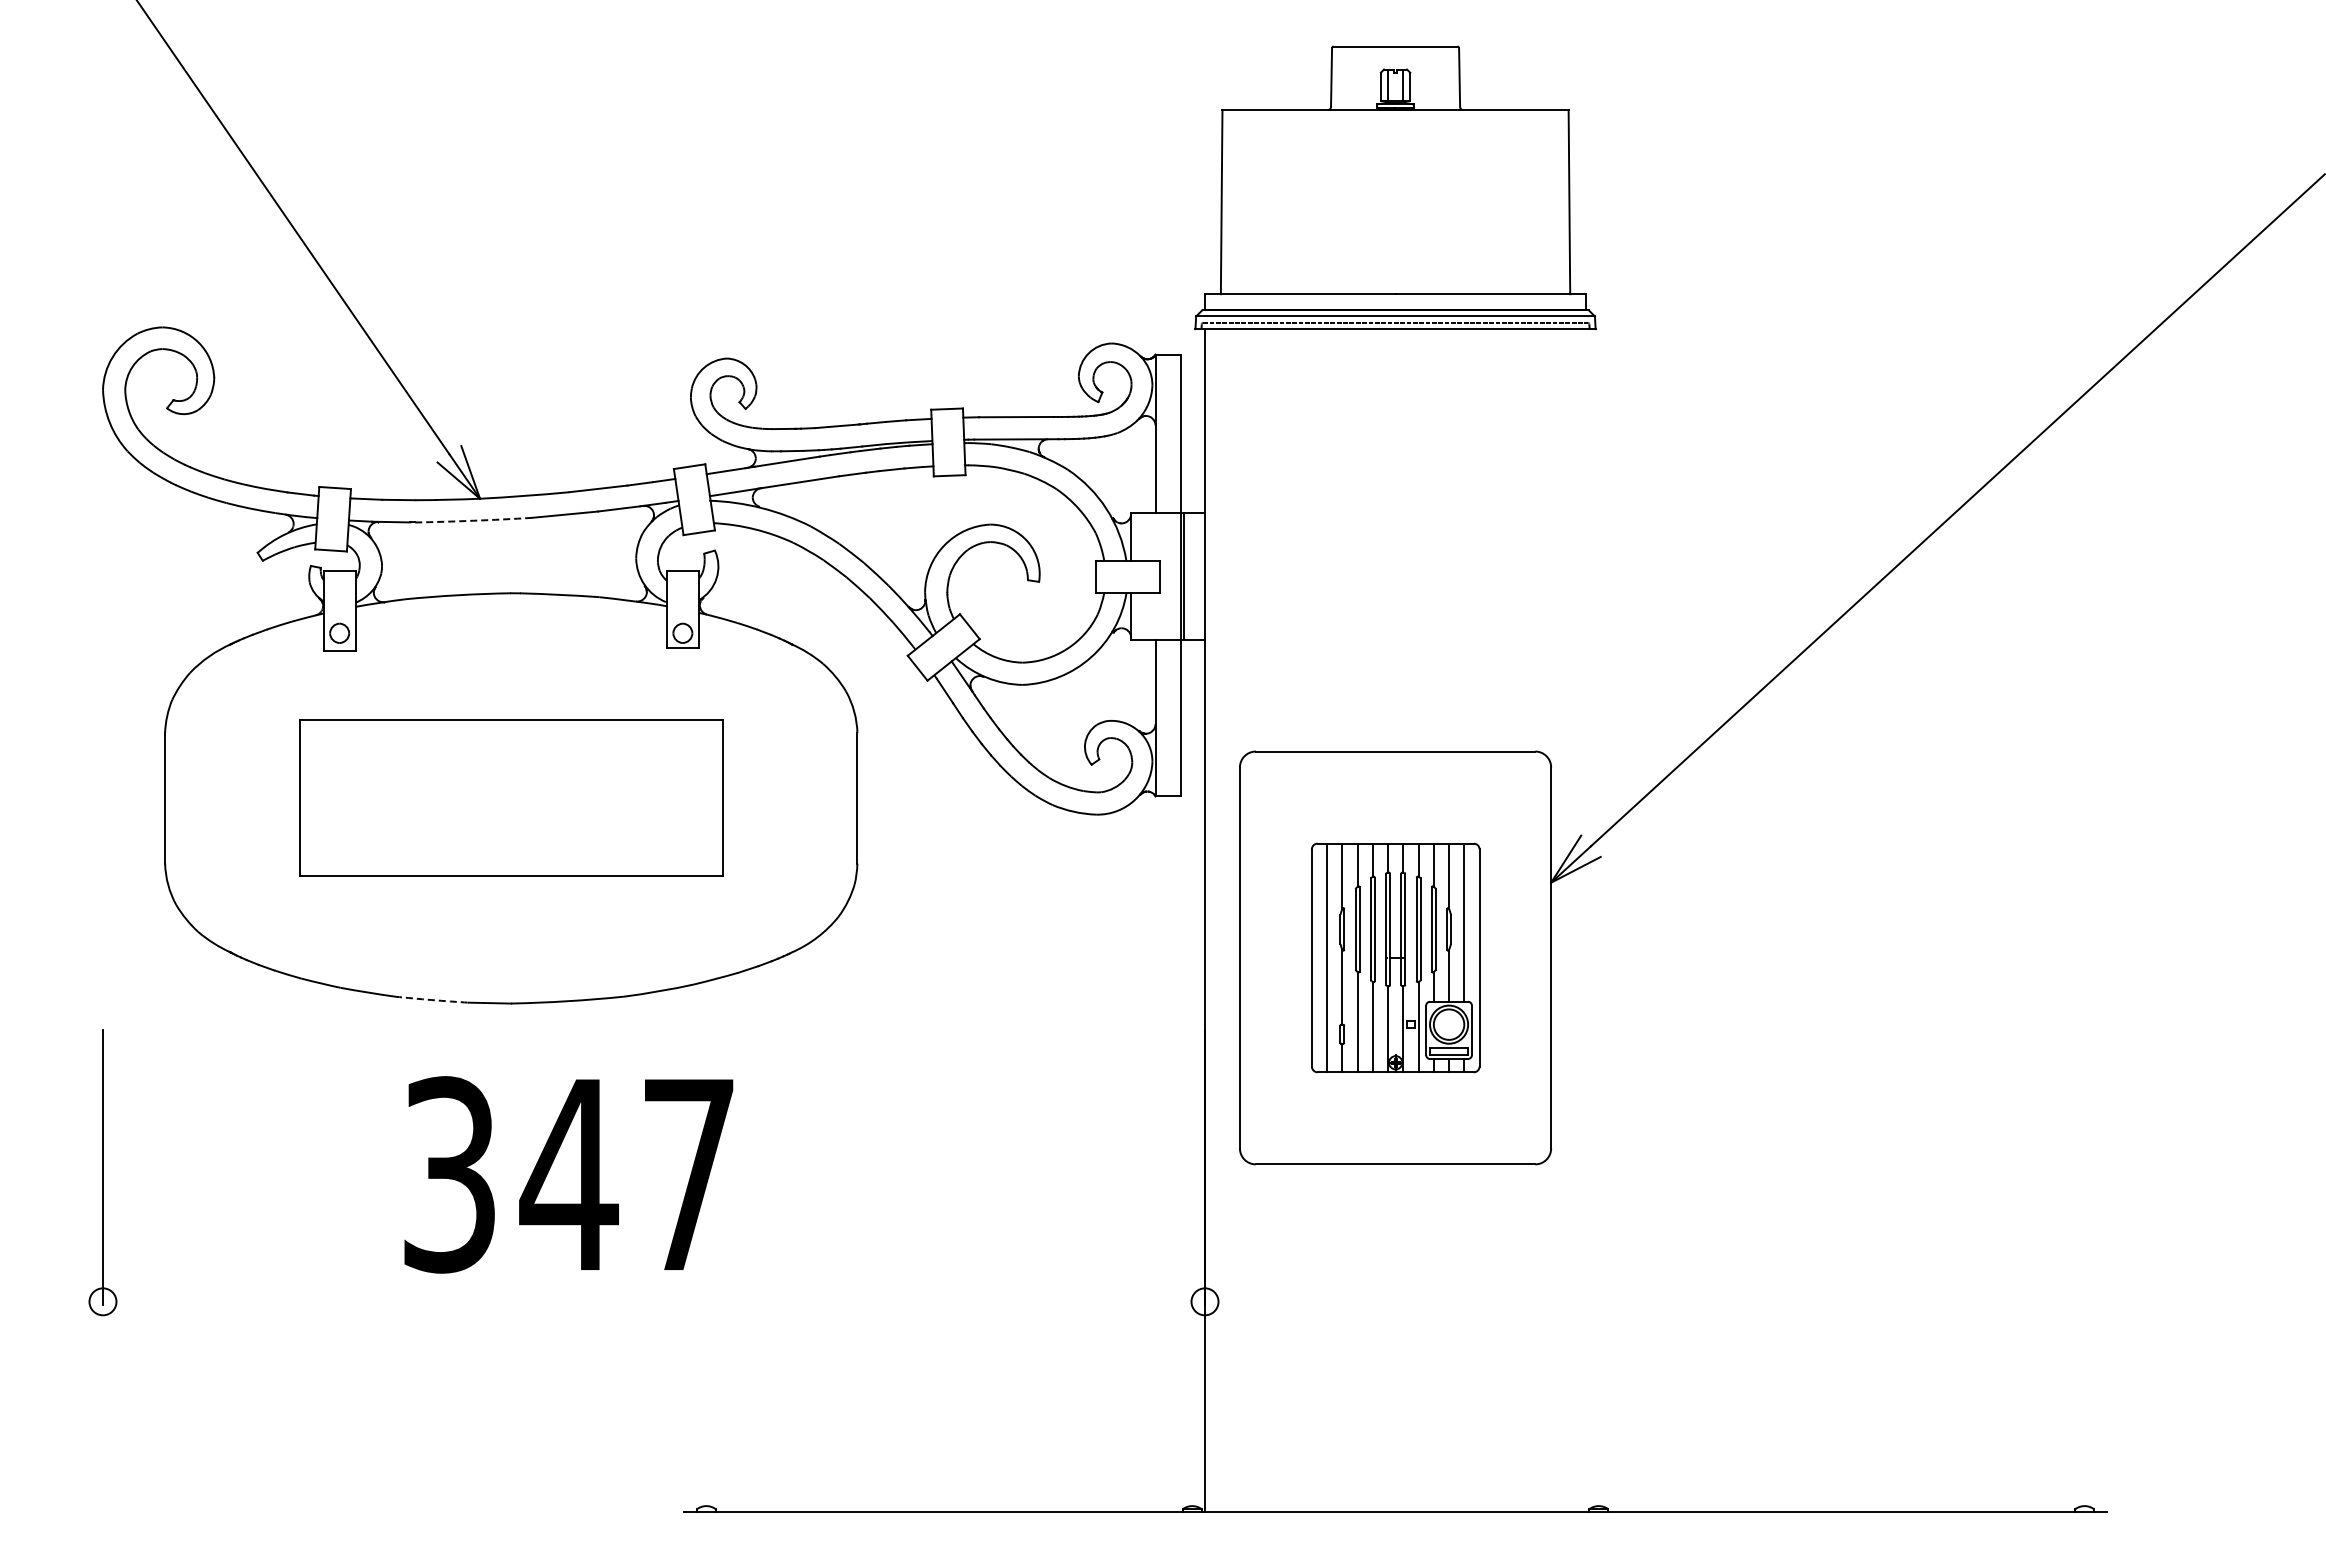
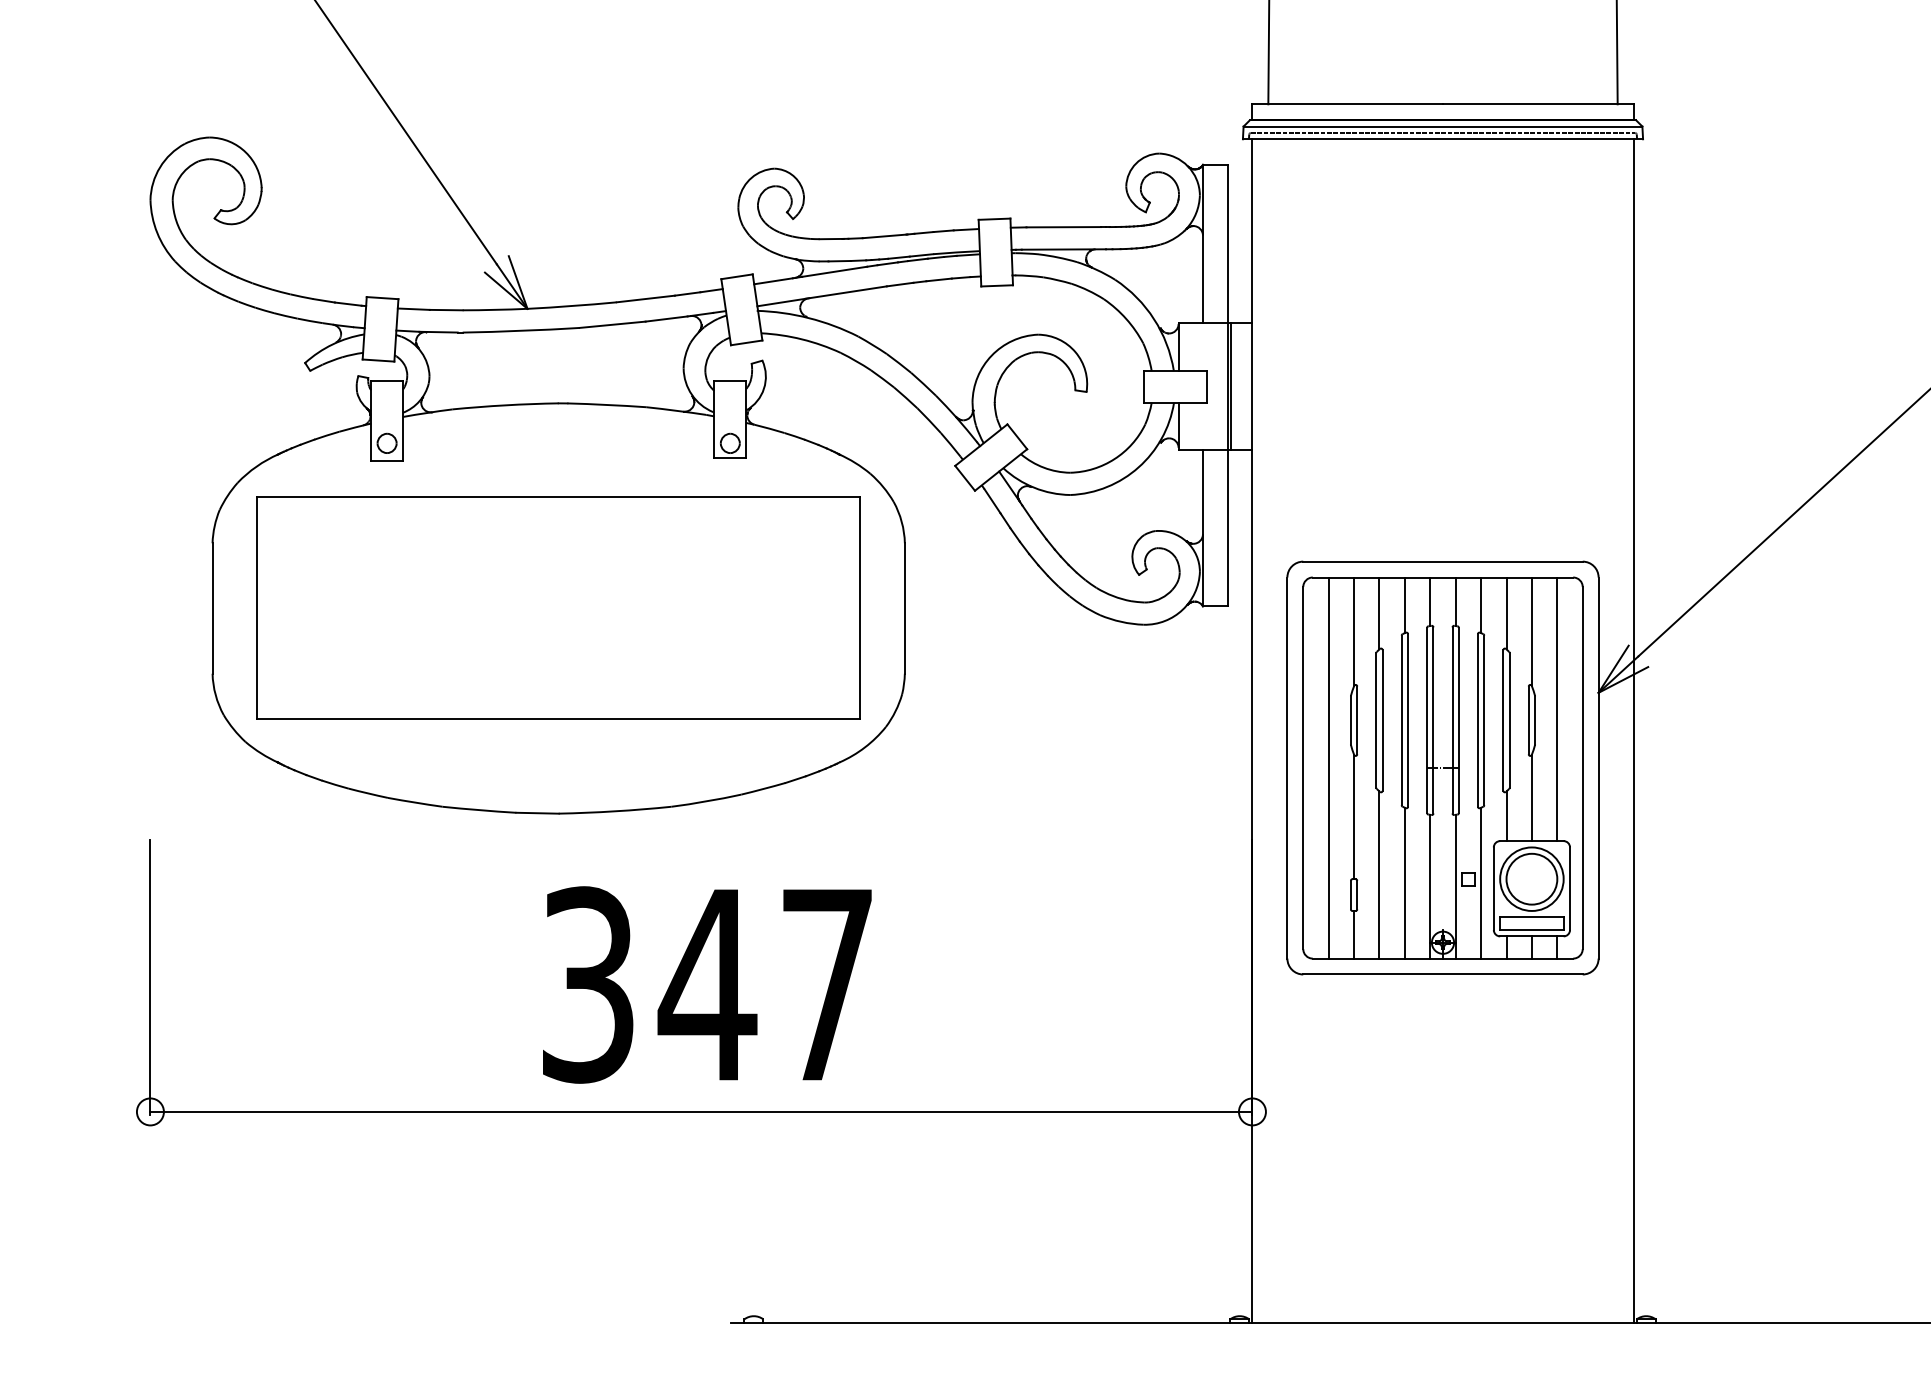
arc: (473, 520) -> (520, 330), dashed -> solid
part: (511, 797) -> (558, 607), size x1.43
line: (1586, 920) -> (1633, 730), added
part: (1395, 957) -> (1442, 767), size x1.67
arc: (431, 1000) -> (478, 810), dashed -> solid
text: (568, 1174) -> (706, 984), moved
line: (654, 1301) -> (701, 1111), added

